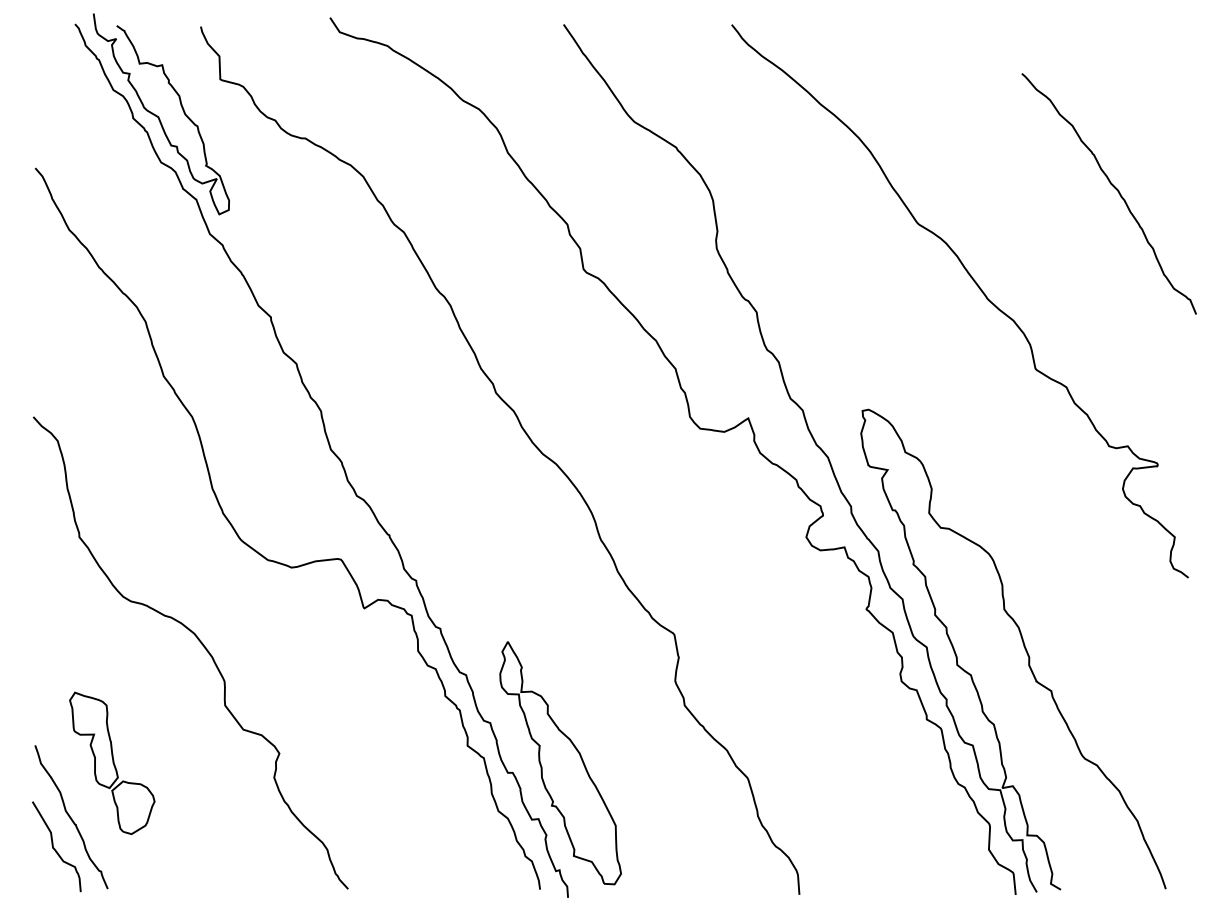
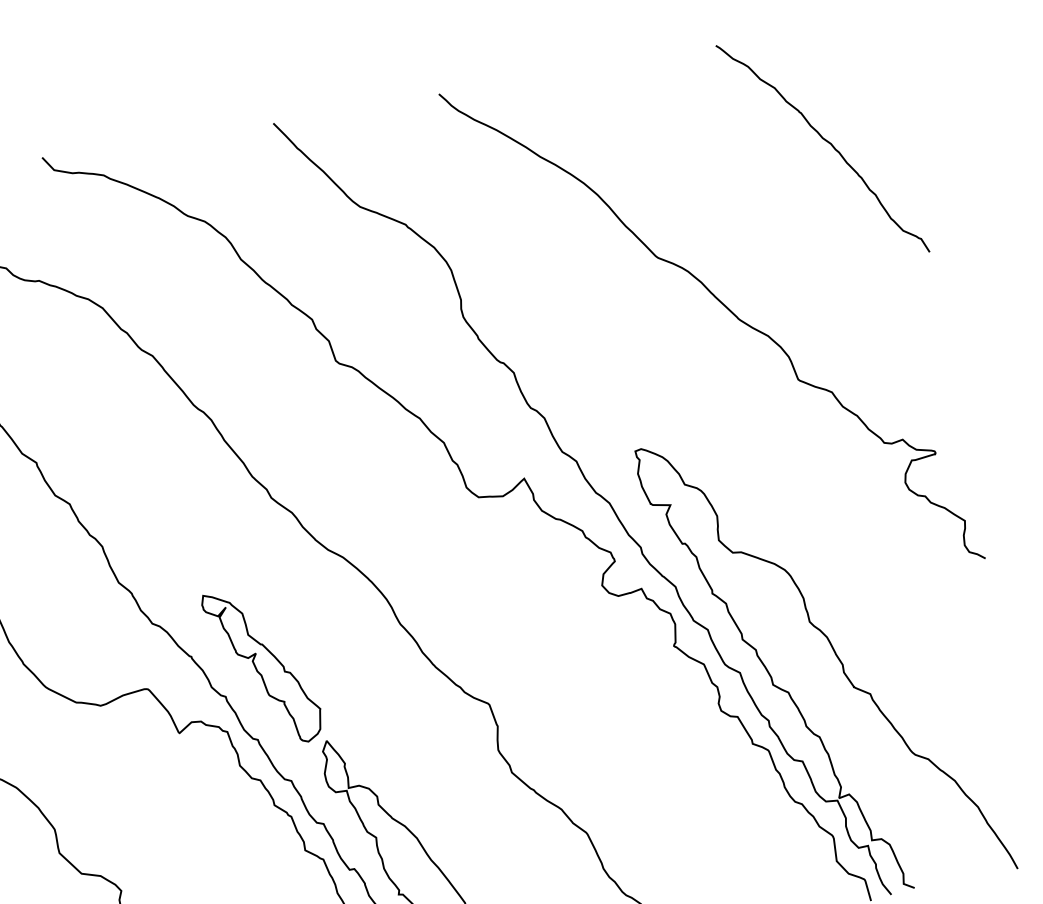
curve: (1113, 187) -> (825, 141), moved
part: (458, 558) -> (263, 667), added

